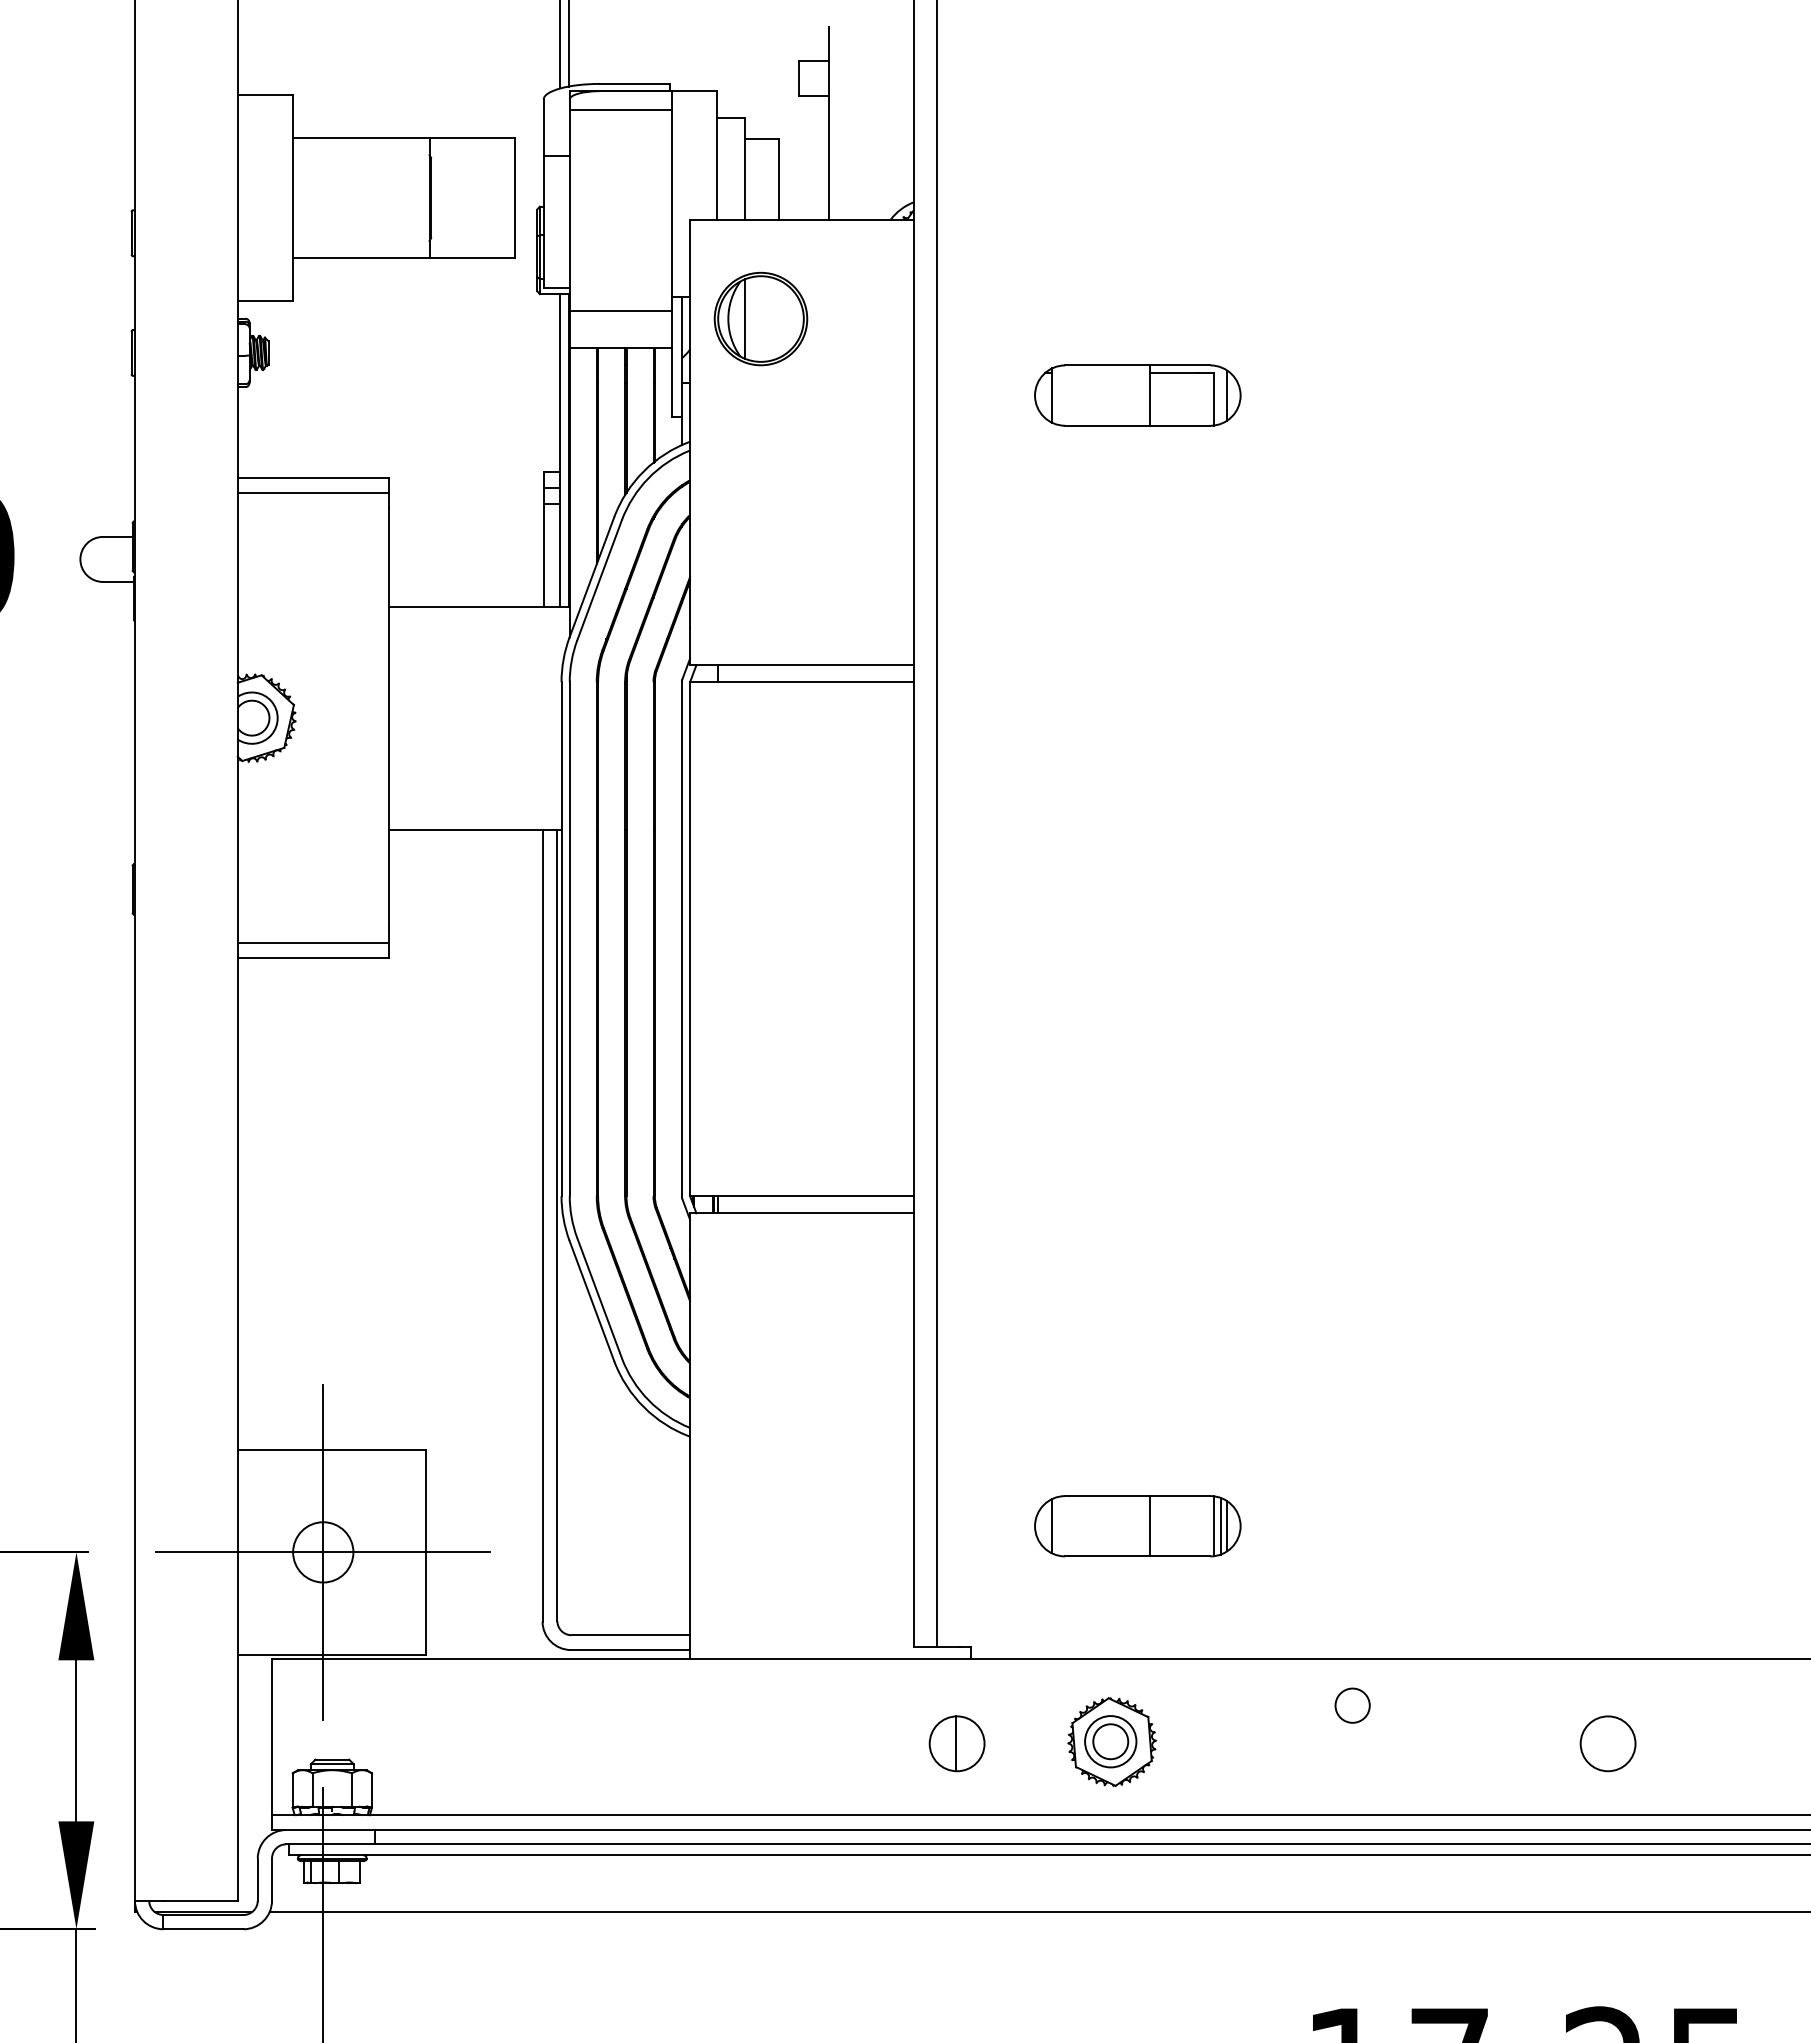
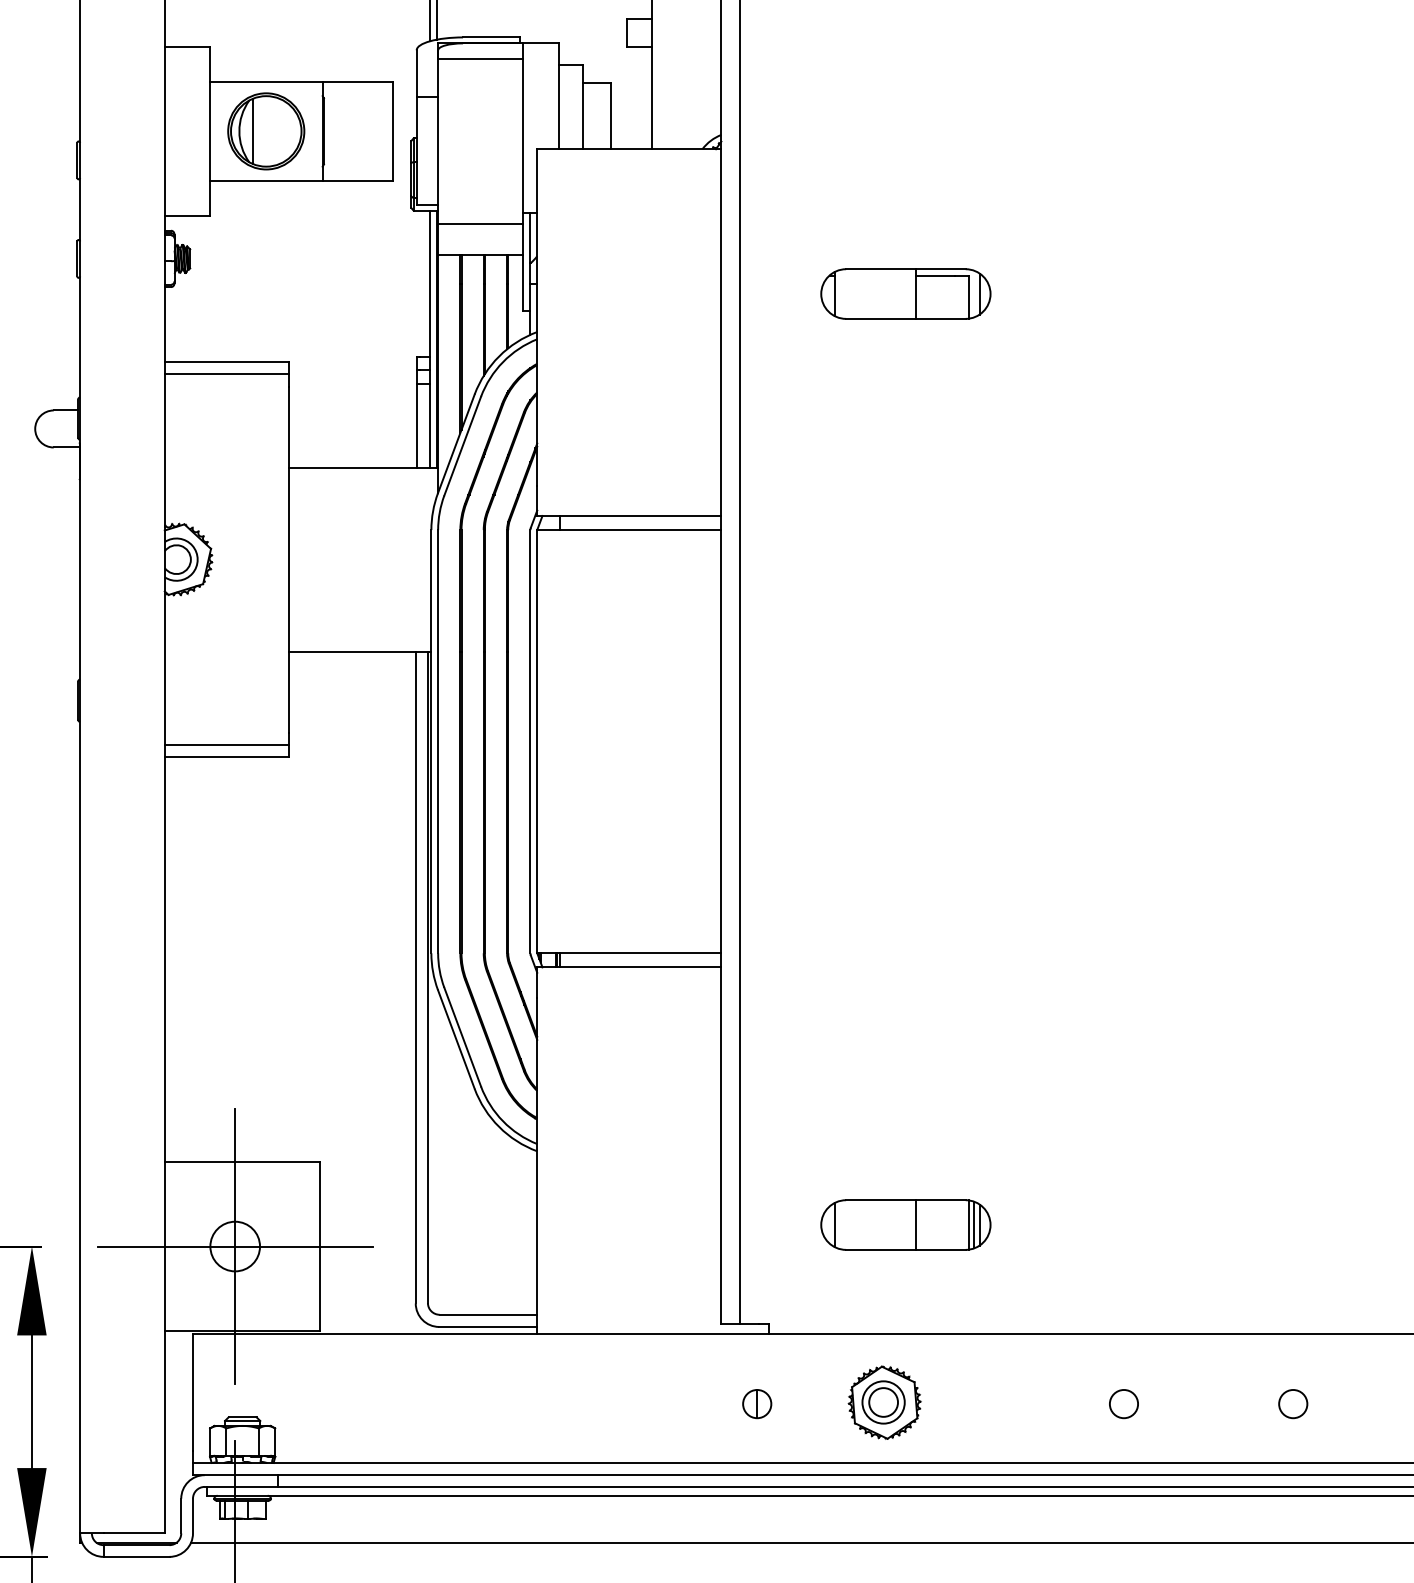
part: (760, 318) -> (265, 130), moved
circle: (1352, 1705) -> (1123, 1403), moved
part: (957, 1743) -> (757, 1403), size x0.62
circle: (1608, 1743) -> (1293, 1403), size x0.62

